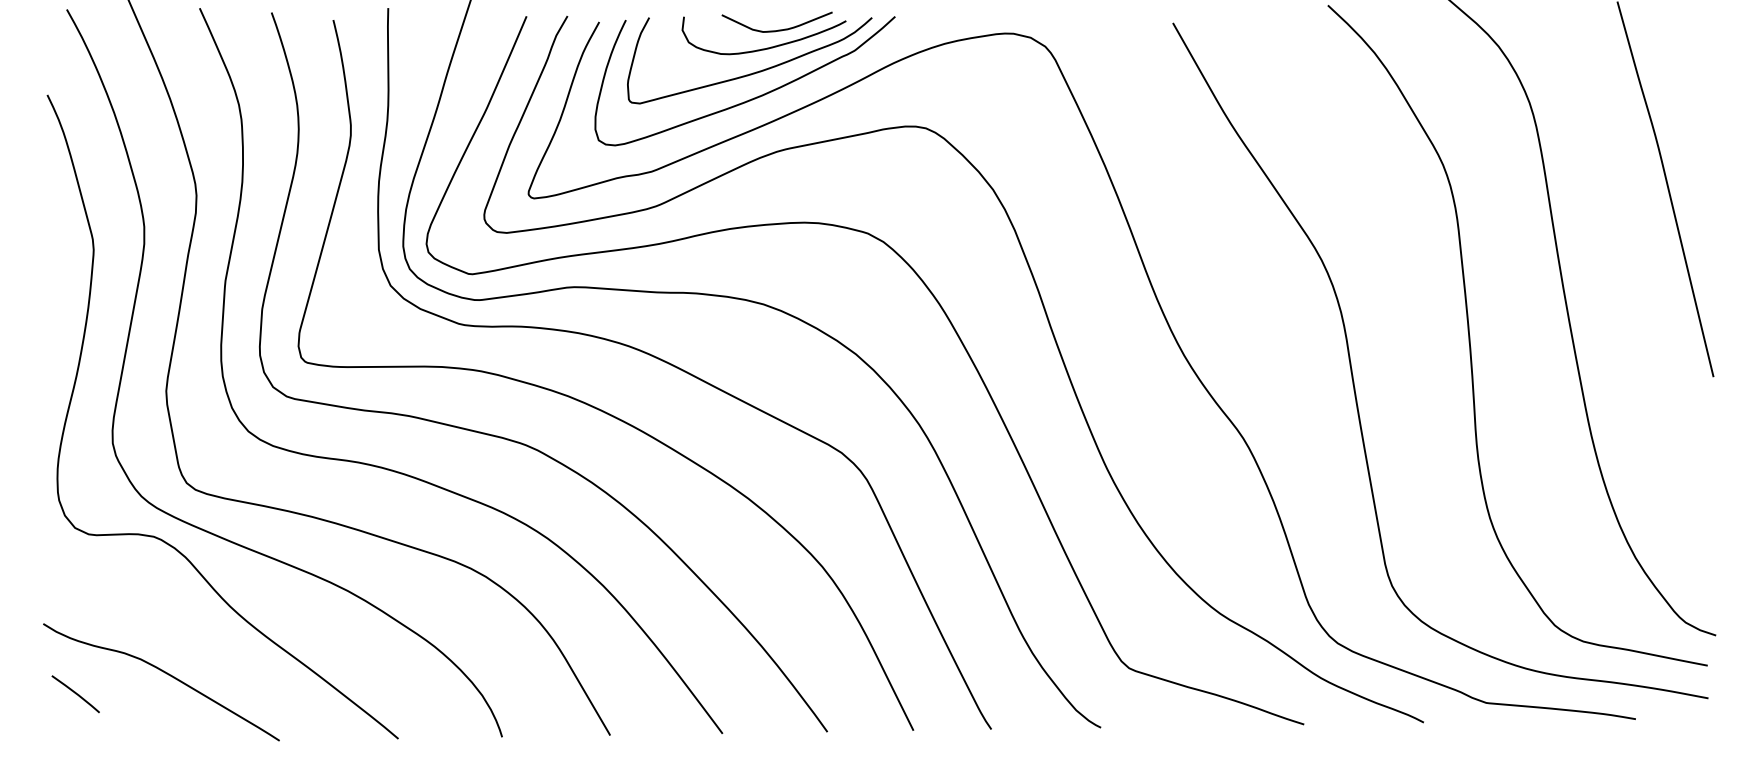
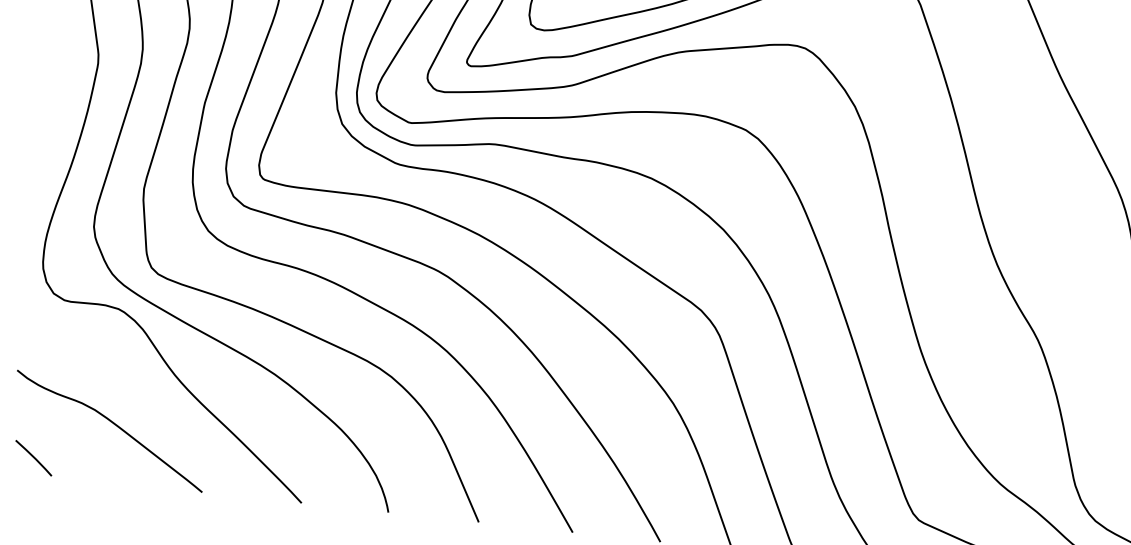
curve: (75, 694) -> (33, 458), moved

